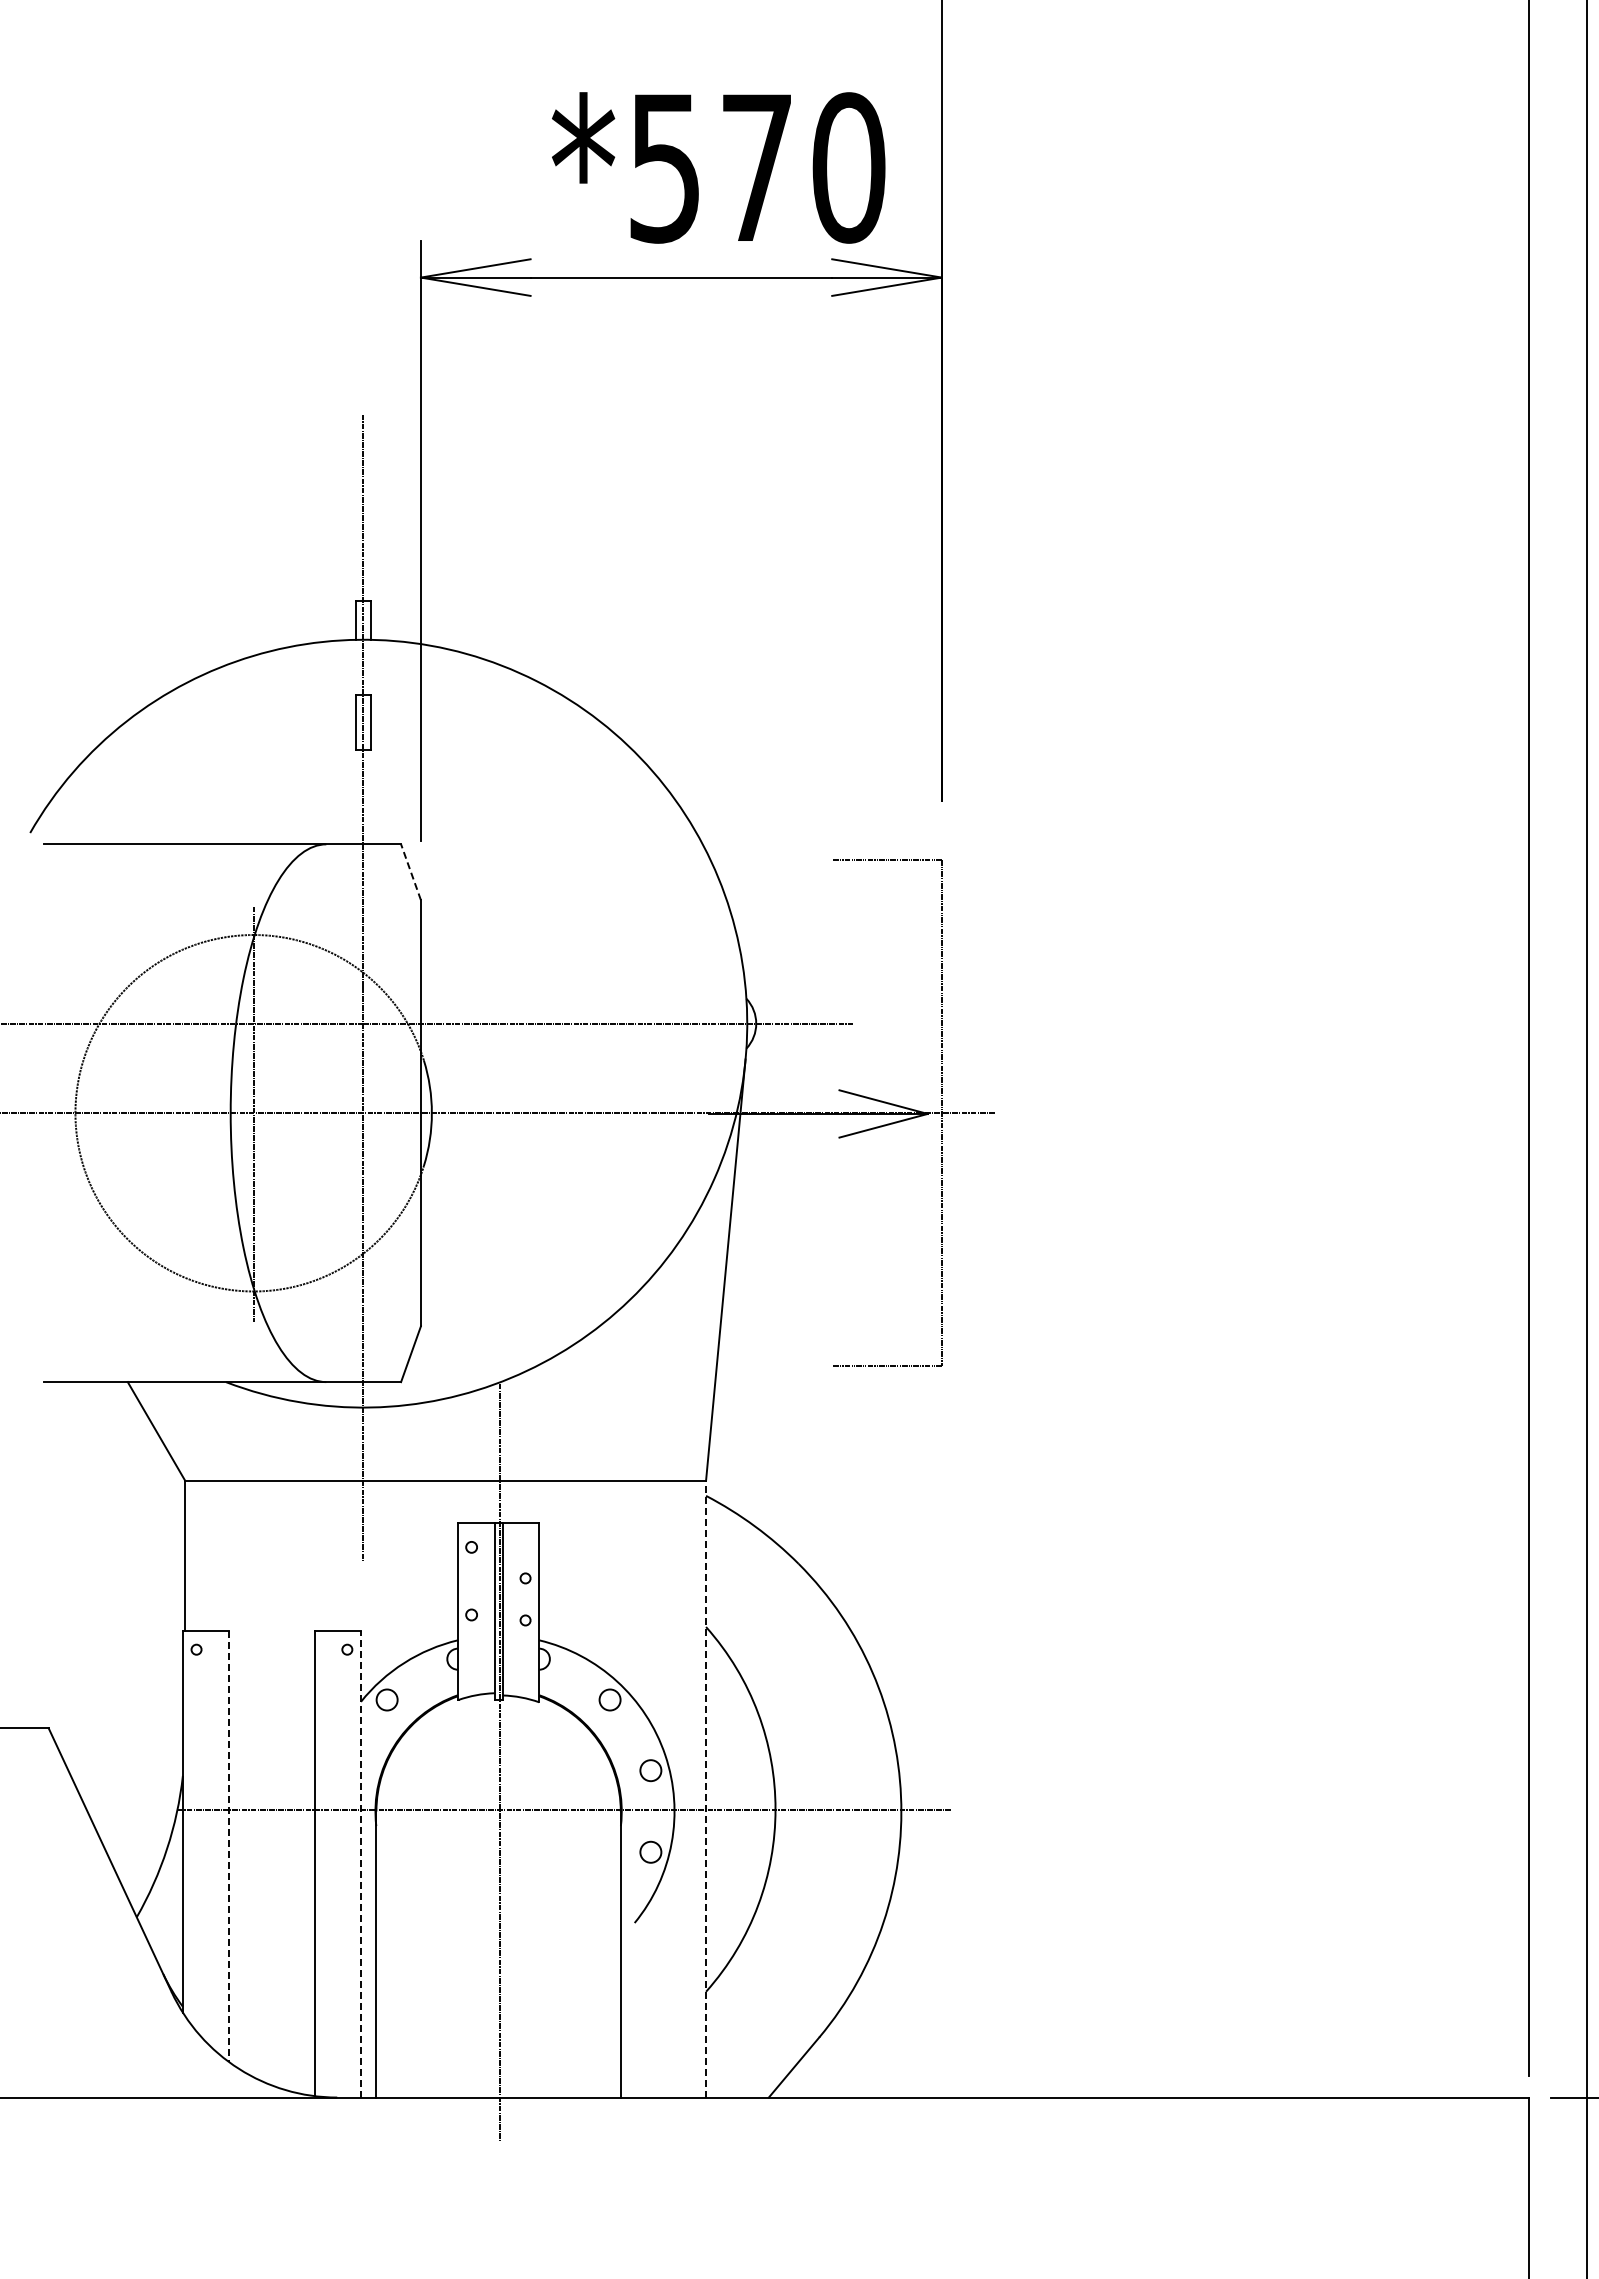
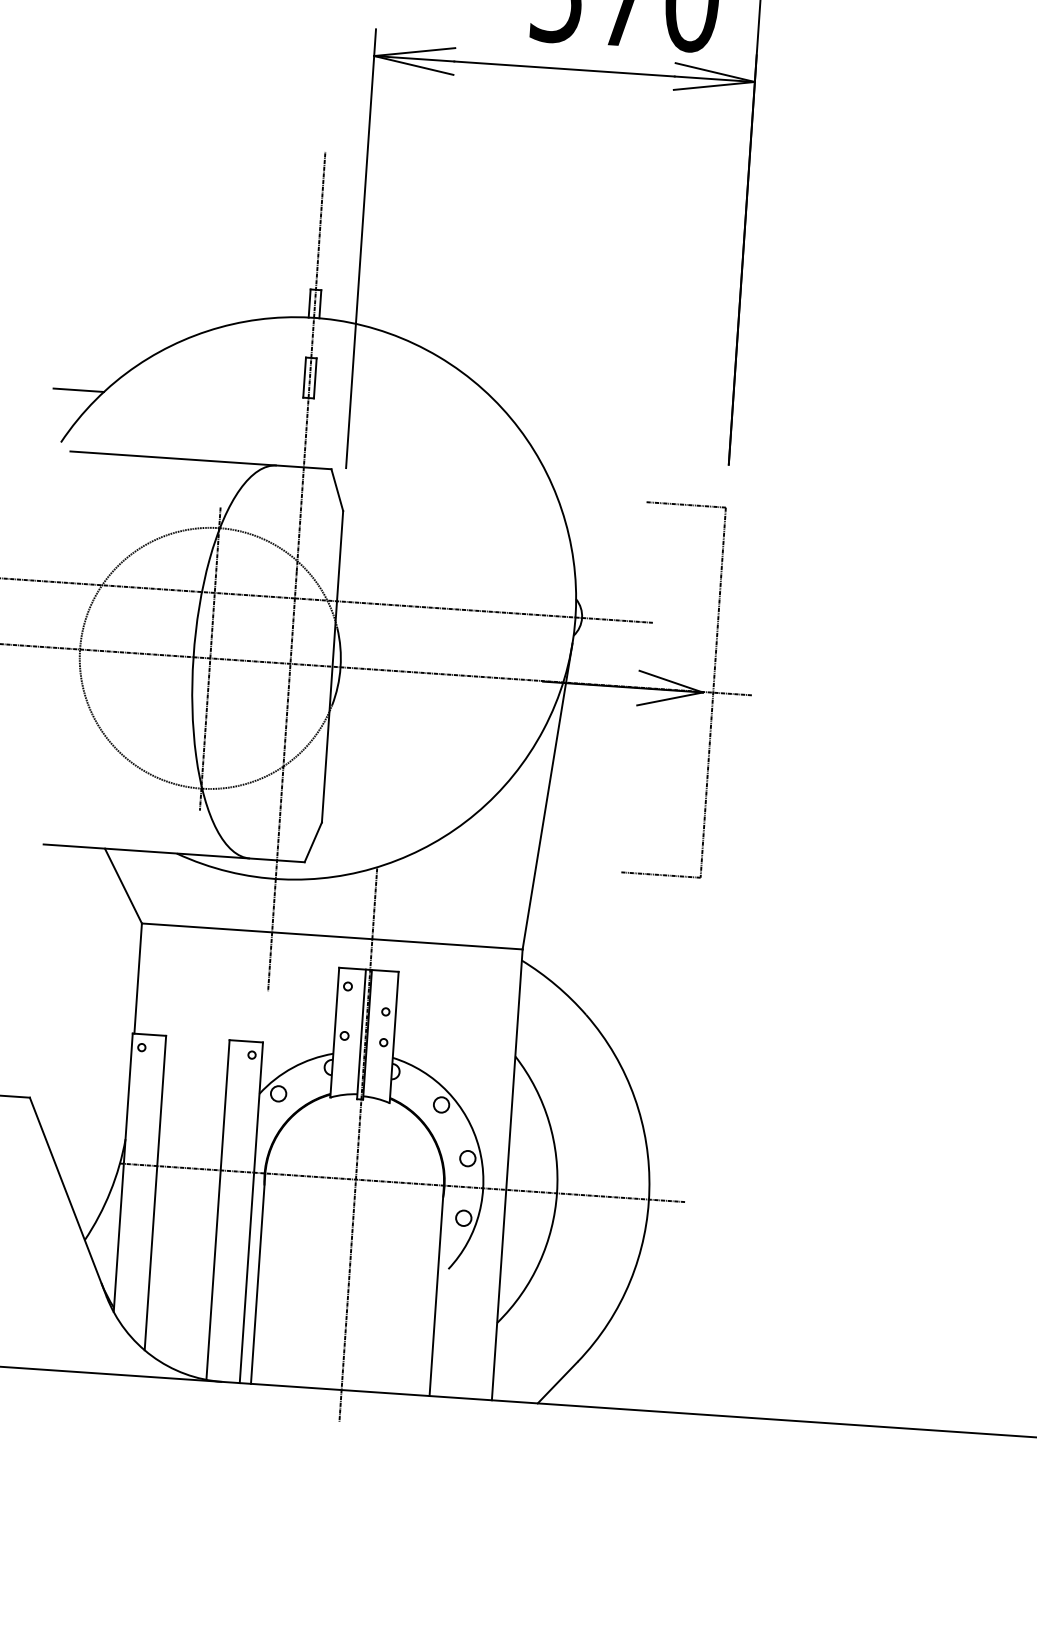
line: (49, 760) -> (78, 390), added
line: (411, 872) -> (337, 490), dashed -> solid
line: (706, 1788) -> (507, 1174), dashed -> solid
line: (228, 1847) -> (155, 1193), dashed -> solid
line: (361, 1864) -> (251, 1212), dashed -> solid

